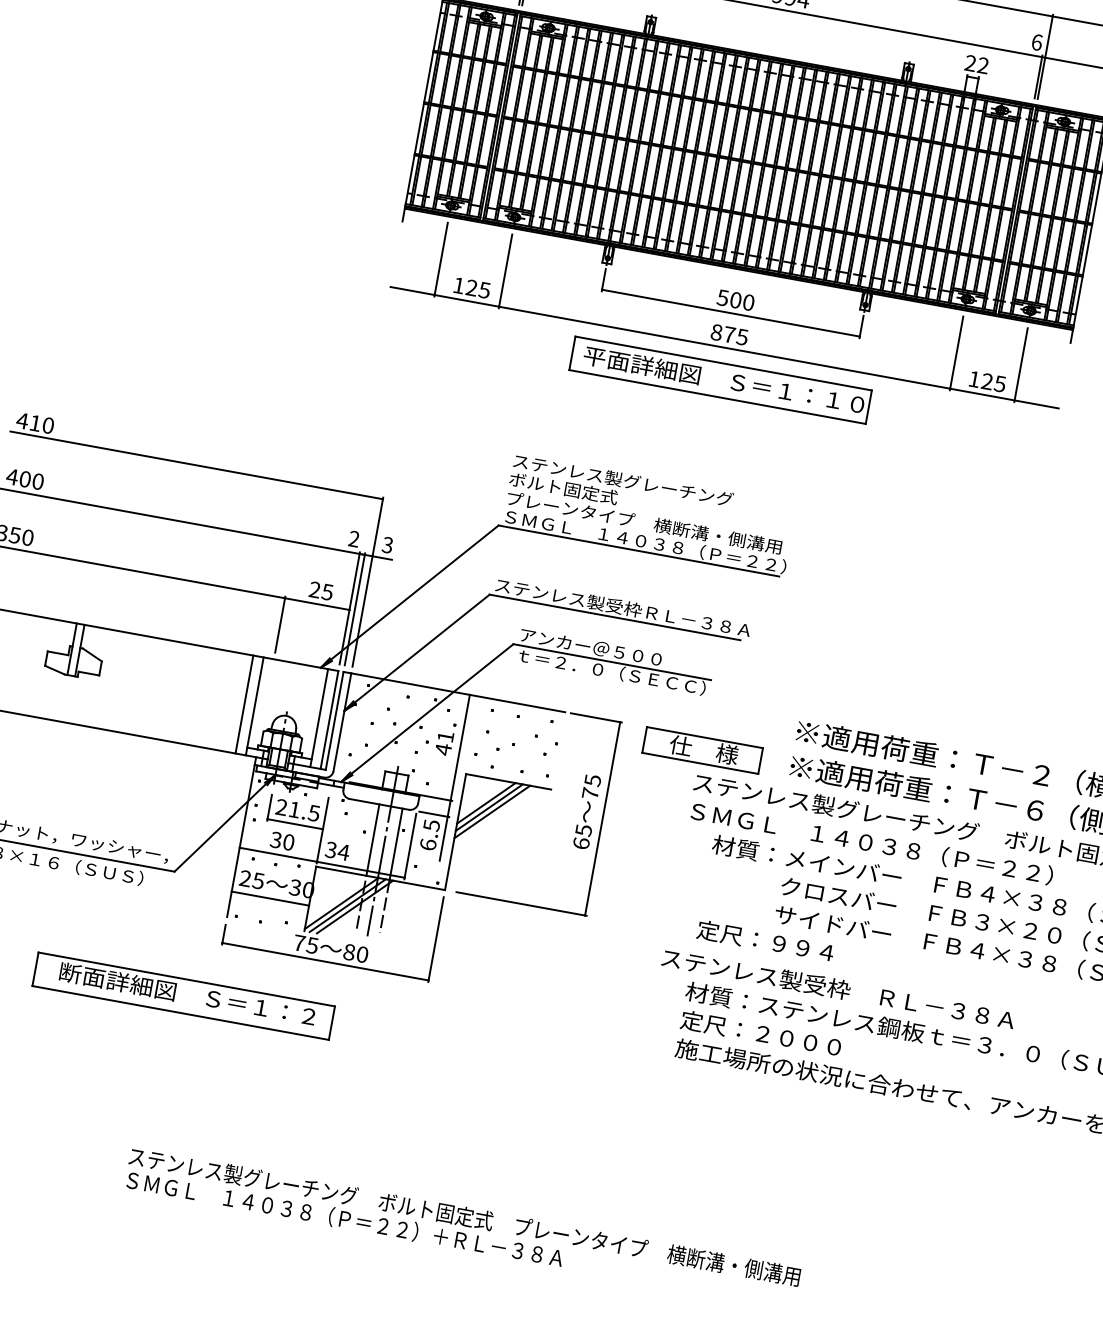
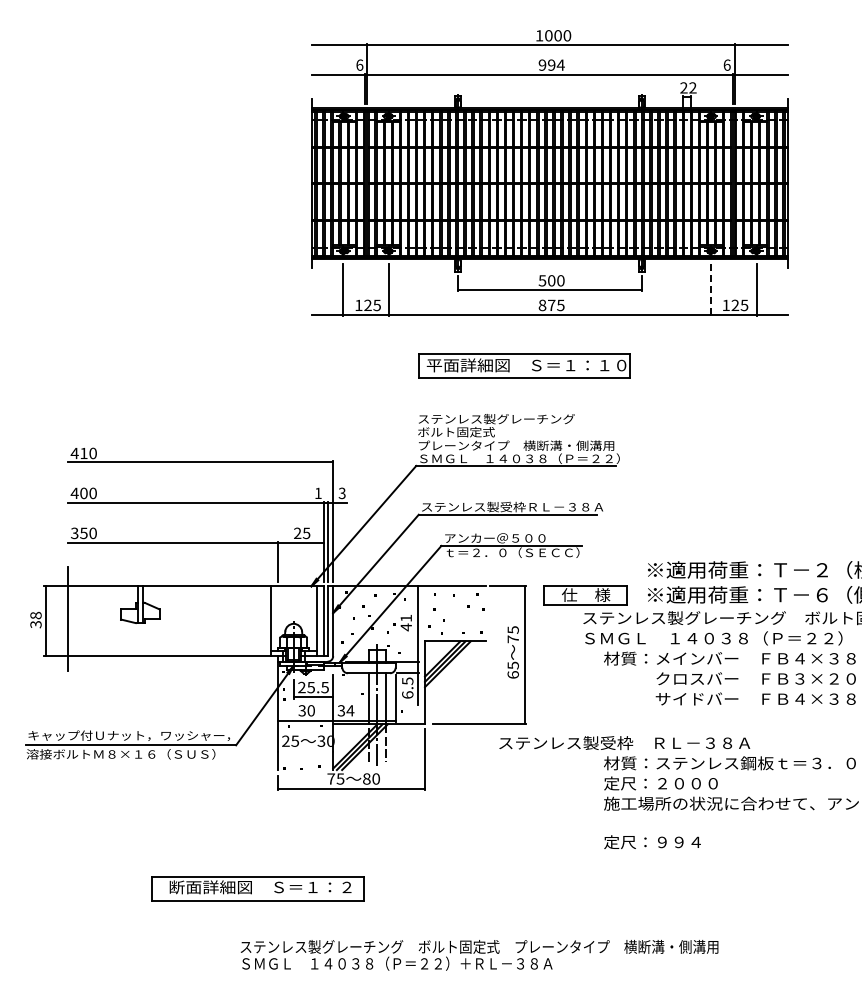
line: (956, 354) -> (710, 290), solid -> dashed
part: (721, 379) -> (524, 365), moved
text: (353, 537) -> (317, 492), 2 -> 1
line: (244, 704) -> (263, 621), removed
text: (293, 809) -> (310, 687), 21.5 -> 25.5
line: (270, 898) -> (305, 751), removed
text: (765, 940) -> (652, 841), moved
text: (837, 989) -> (624, 743), moved
part: (183, 995) -> (257, 888), moved

